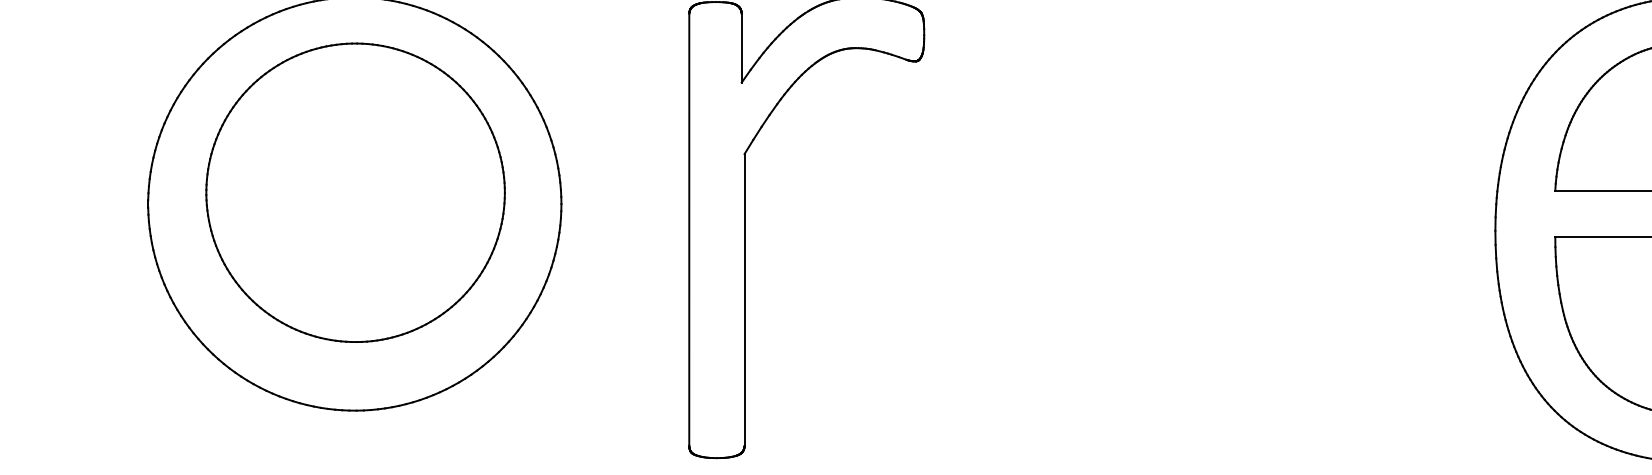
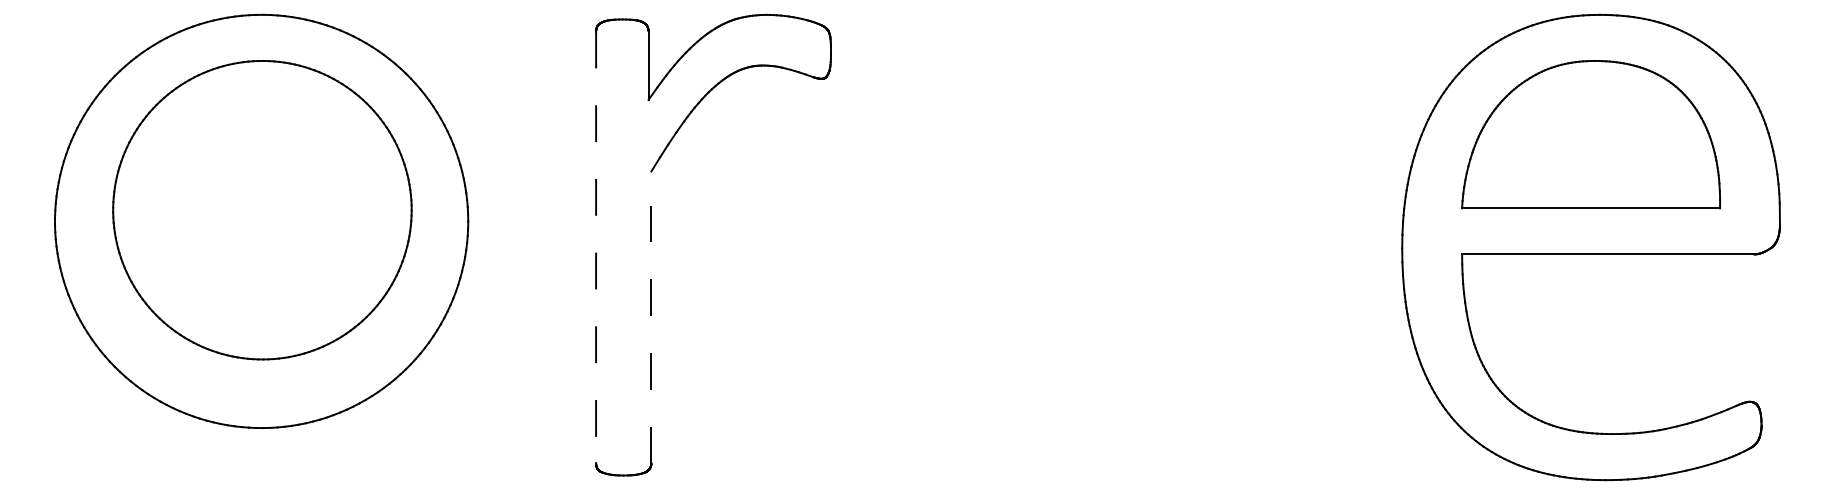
line: (689, 230) -> (596, 247), solid -> dashed
line: (744, 300) -> (651, 317), solid -> dashed

